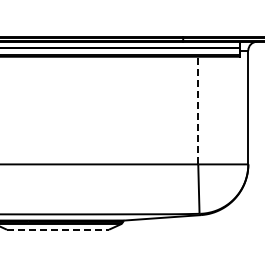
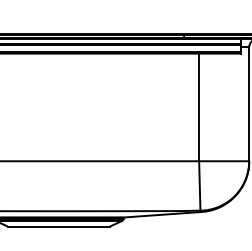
line: (198, 110) -> (199, 107), dashed -> solid
line: (58, 229) -> (59, 226), dashed -> solid

